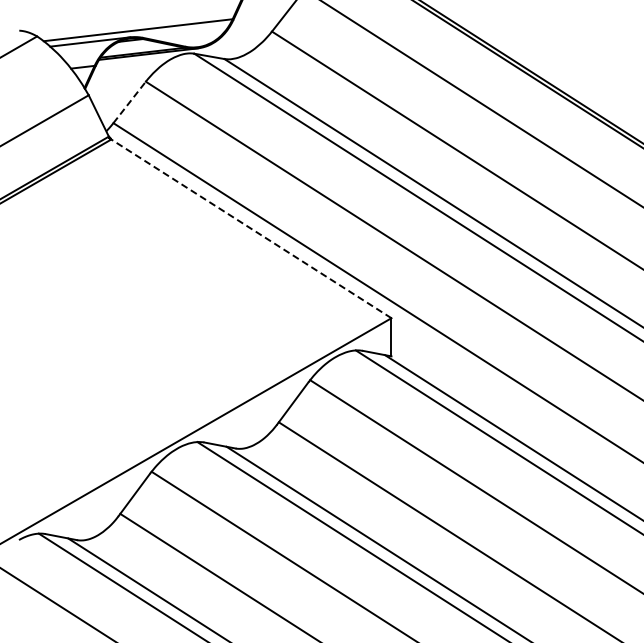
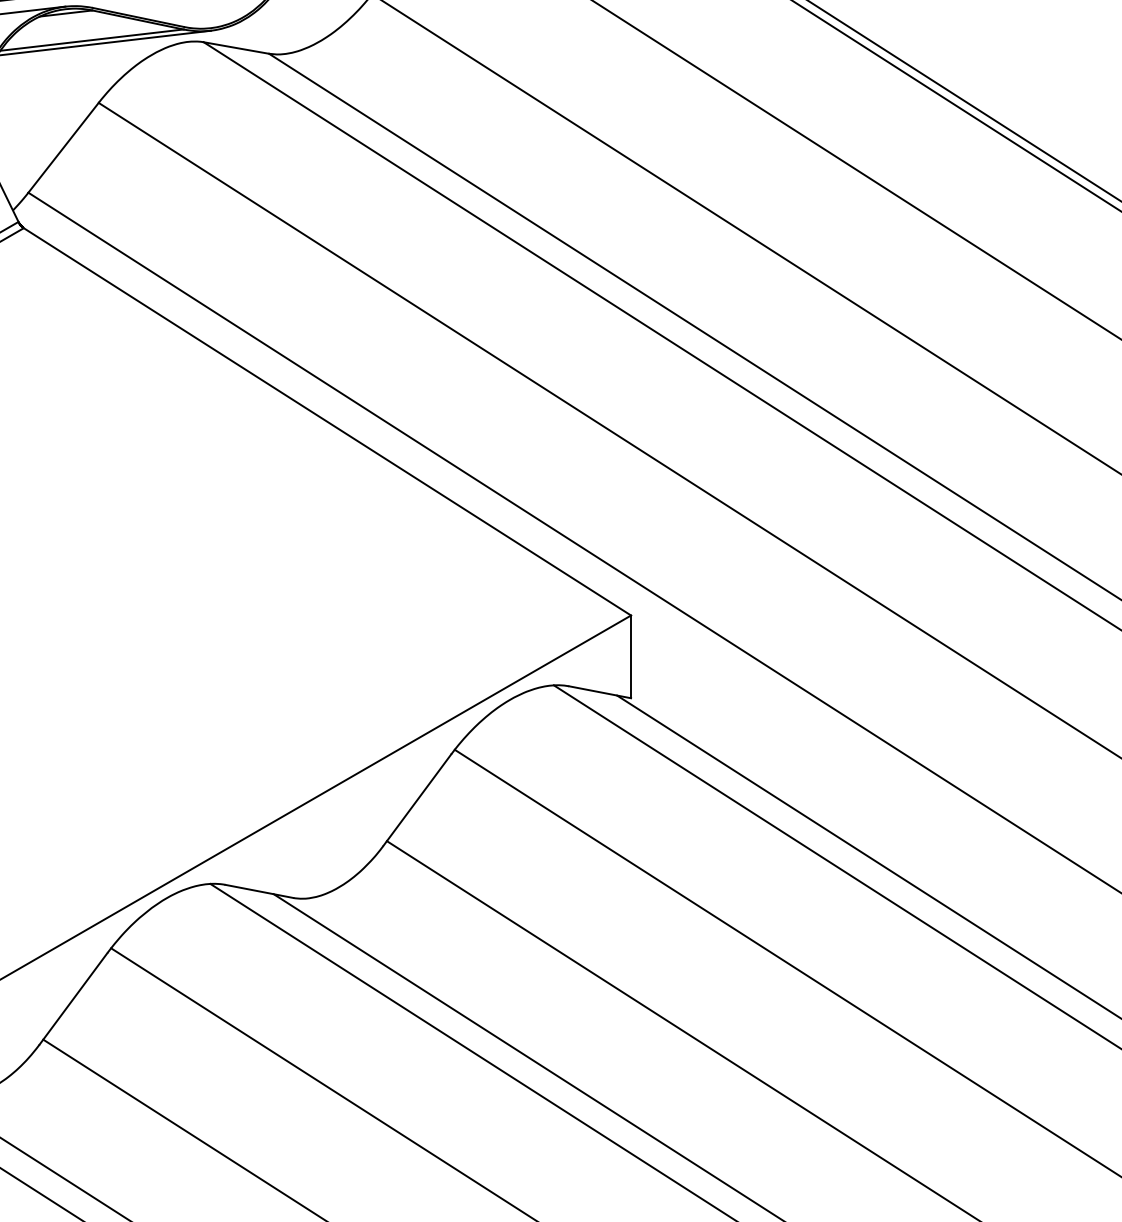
line: (129, 102) -> (63, 147), dashed -> solid
line: (250, 228) -> (325, 421), dashed -> solid

